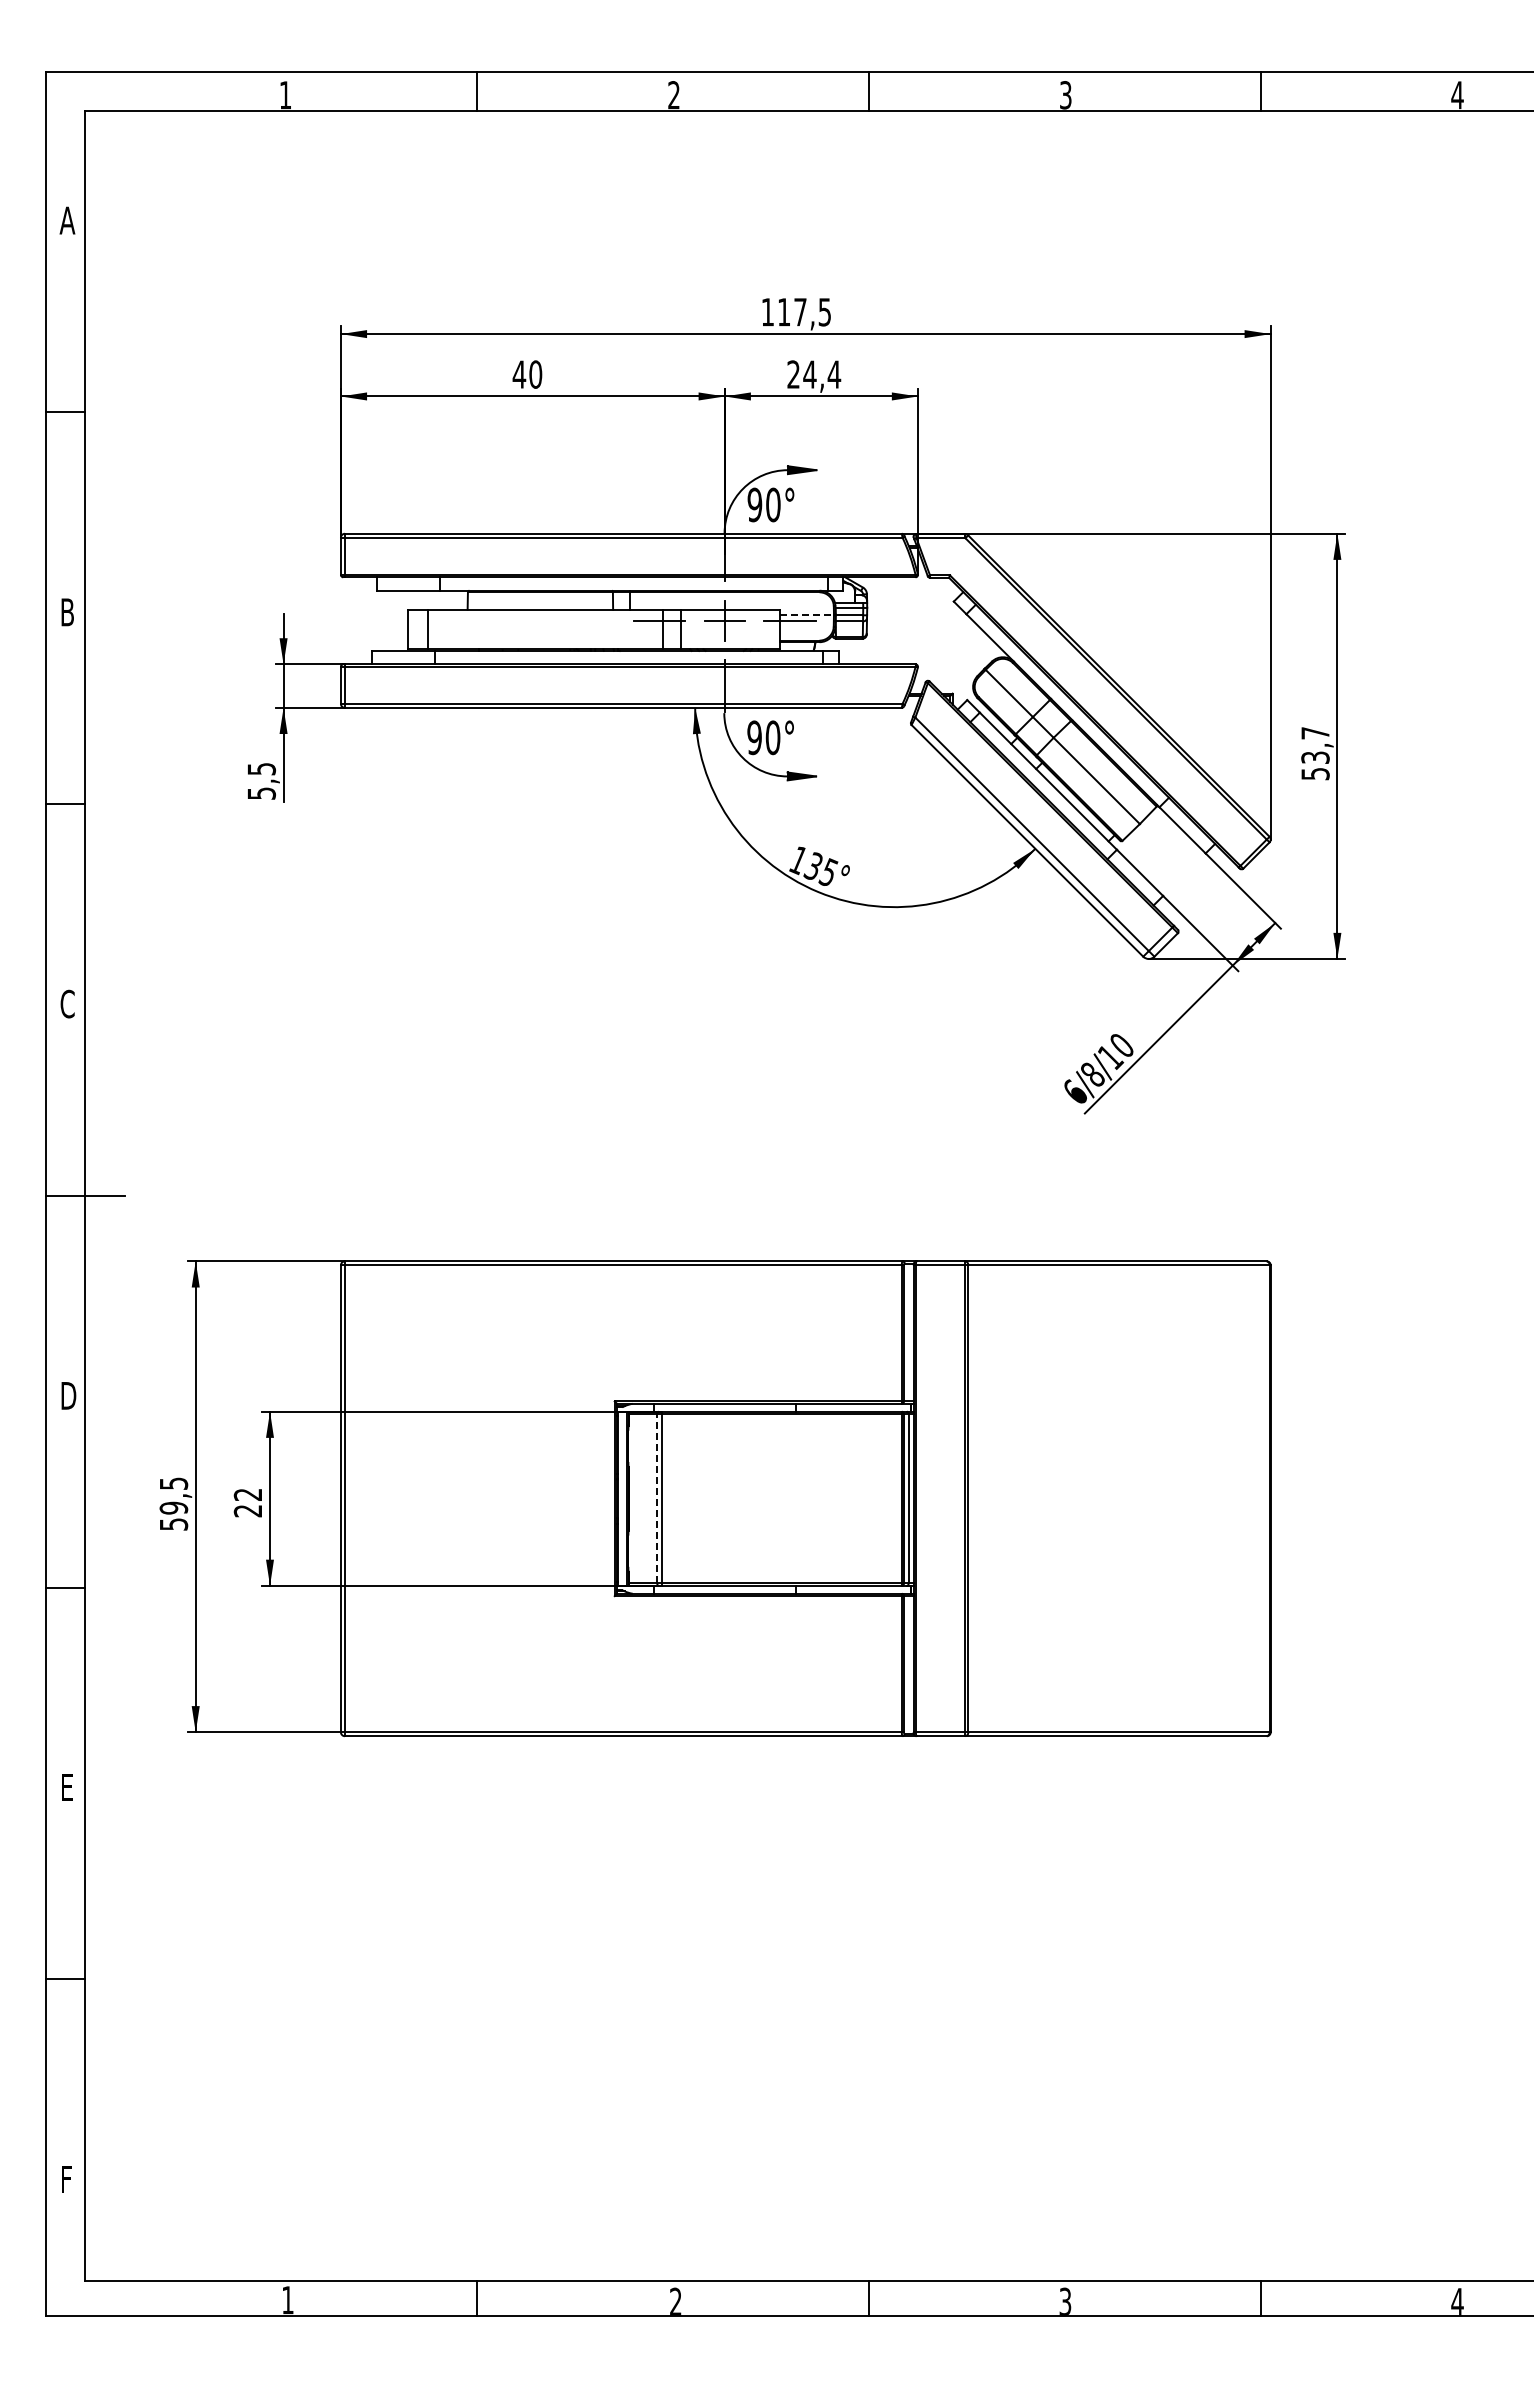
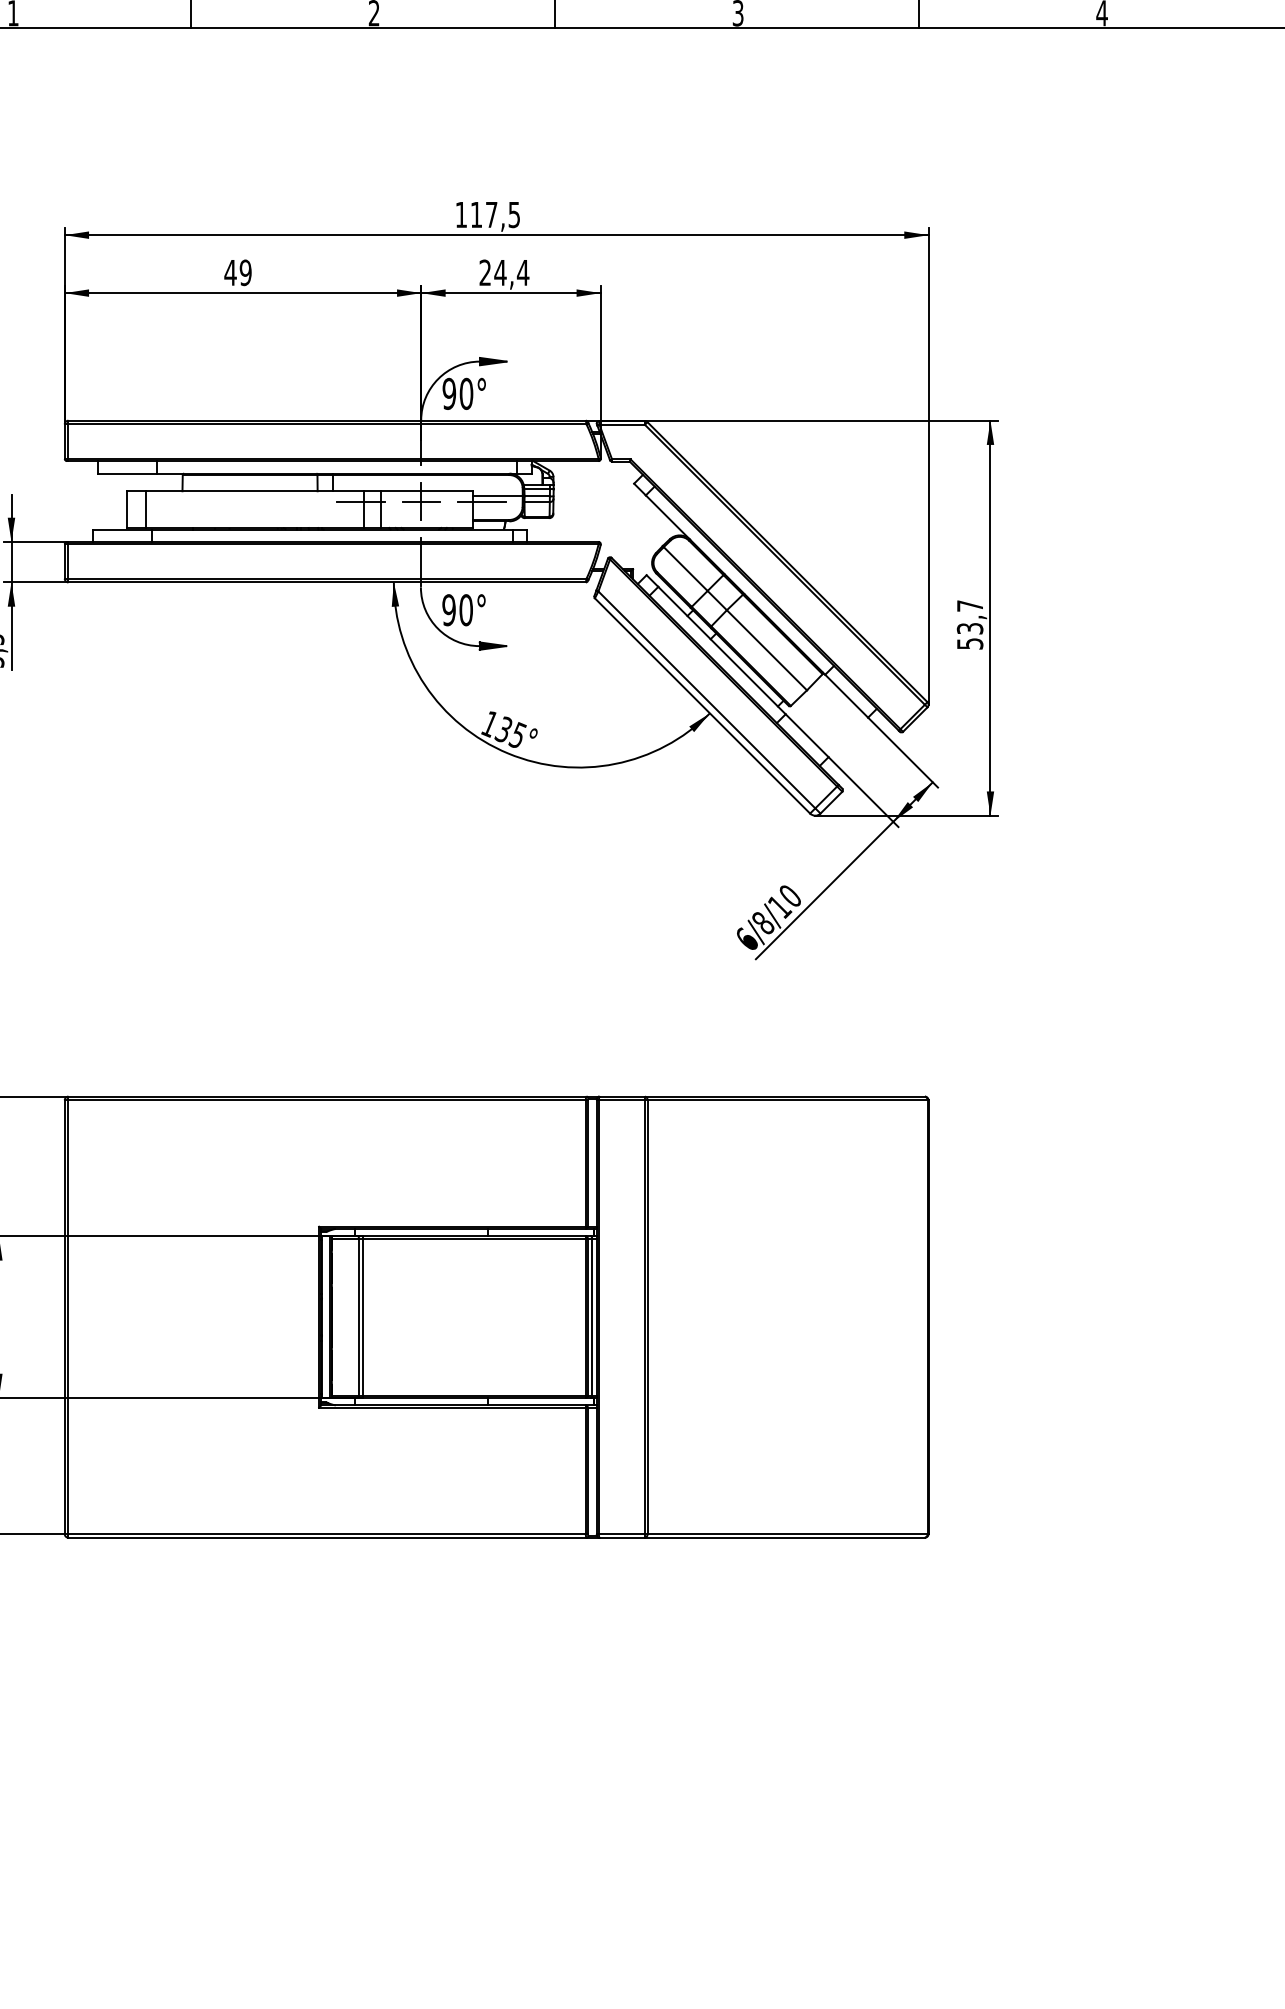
text: (535, 374) -> (245, 272), 40 -> 49
line: (807, 614) -> (498, 495), dashed -> solid
line: (657, 1498) -> (358, 1316), dashed -> solid

